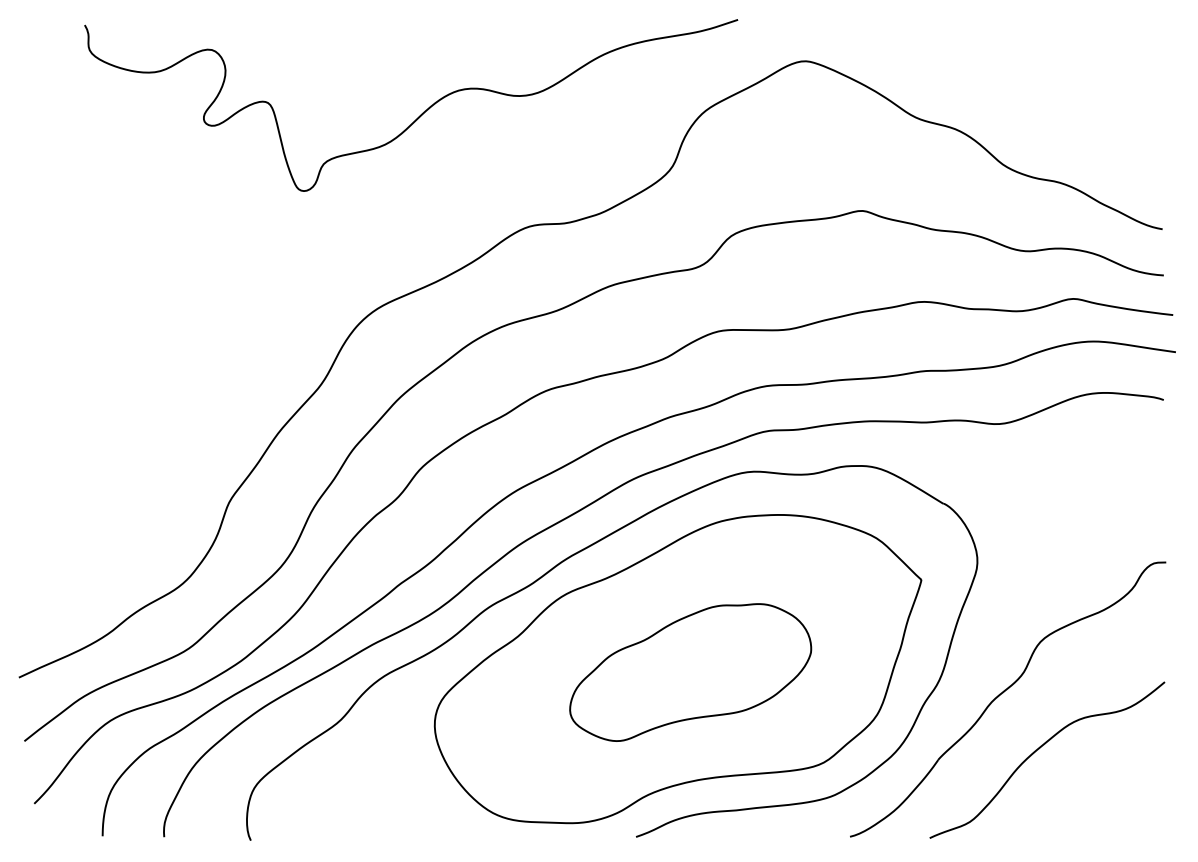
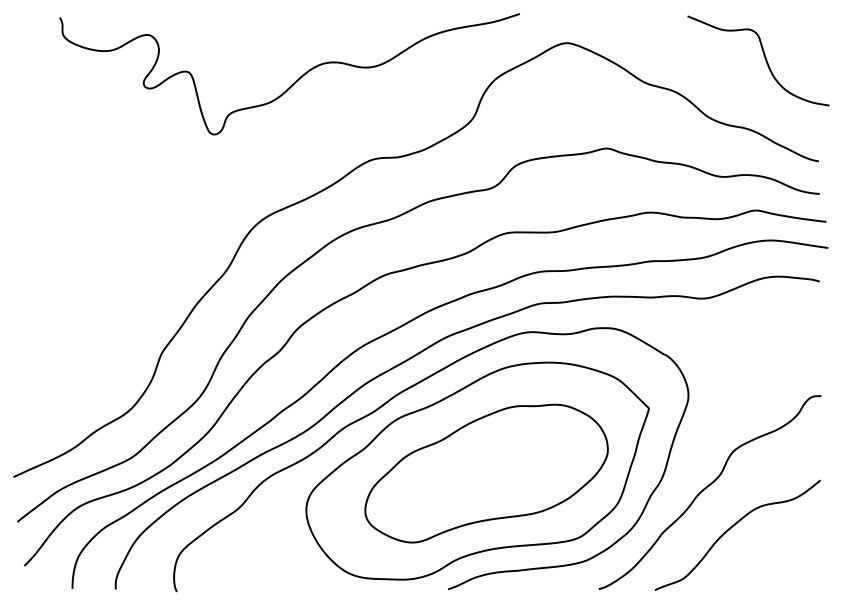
curve: (1086, 84) -> (765, 59), added
part: (690, 672) -> (486, 473), size x1.43

